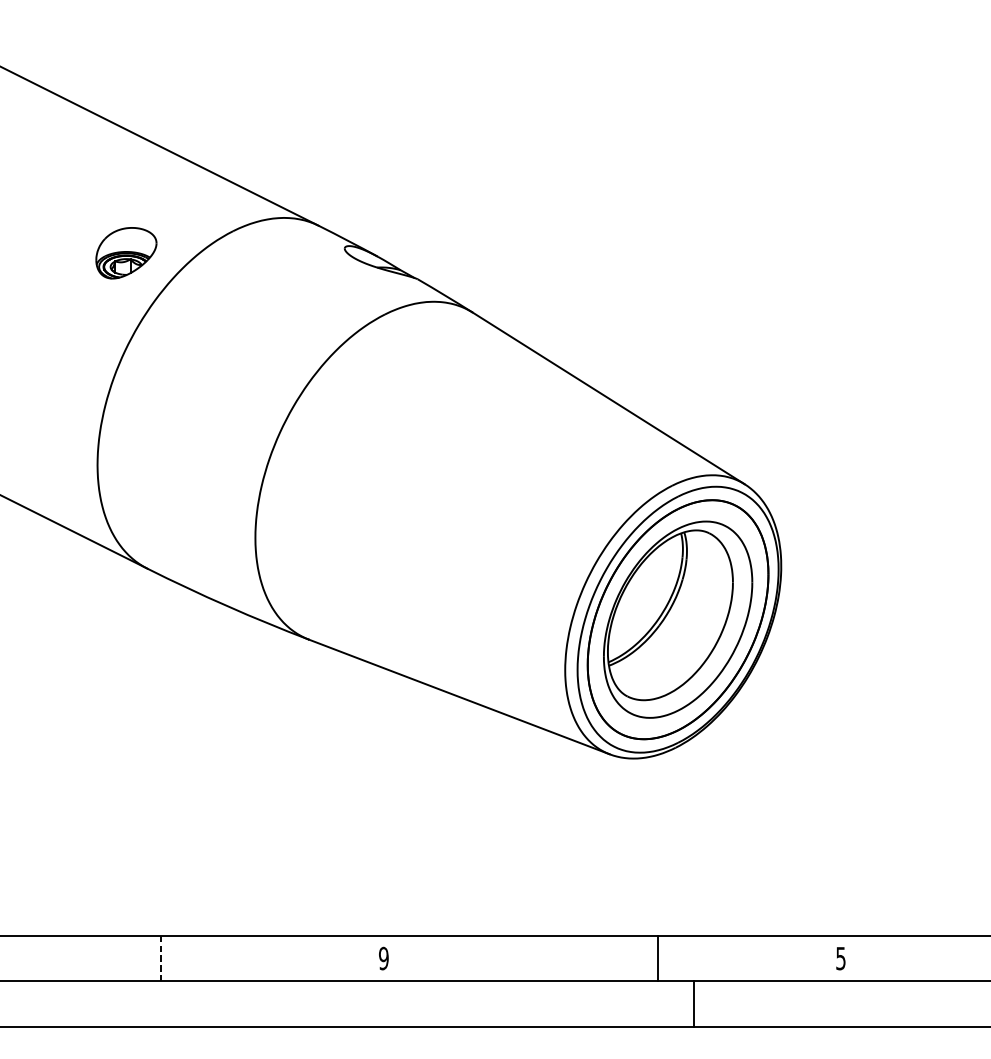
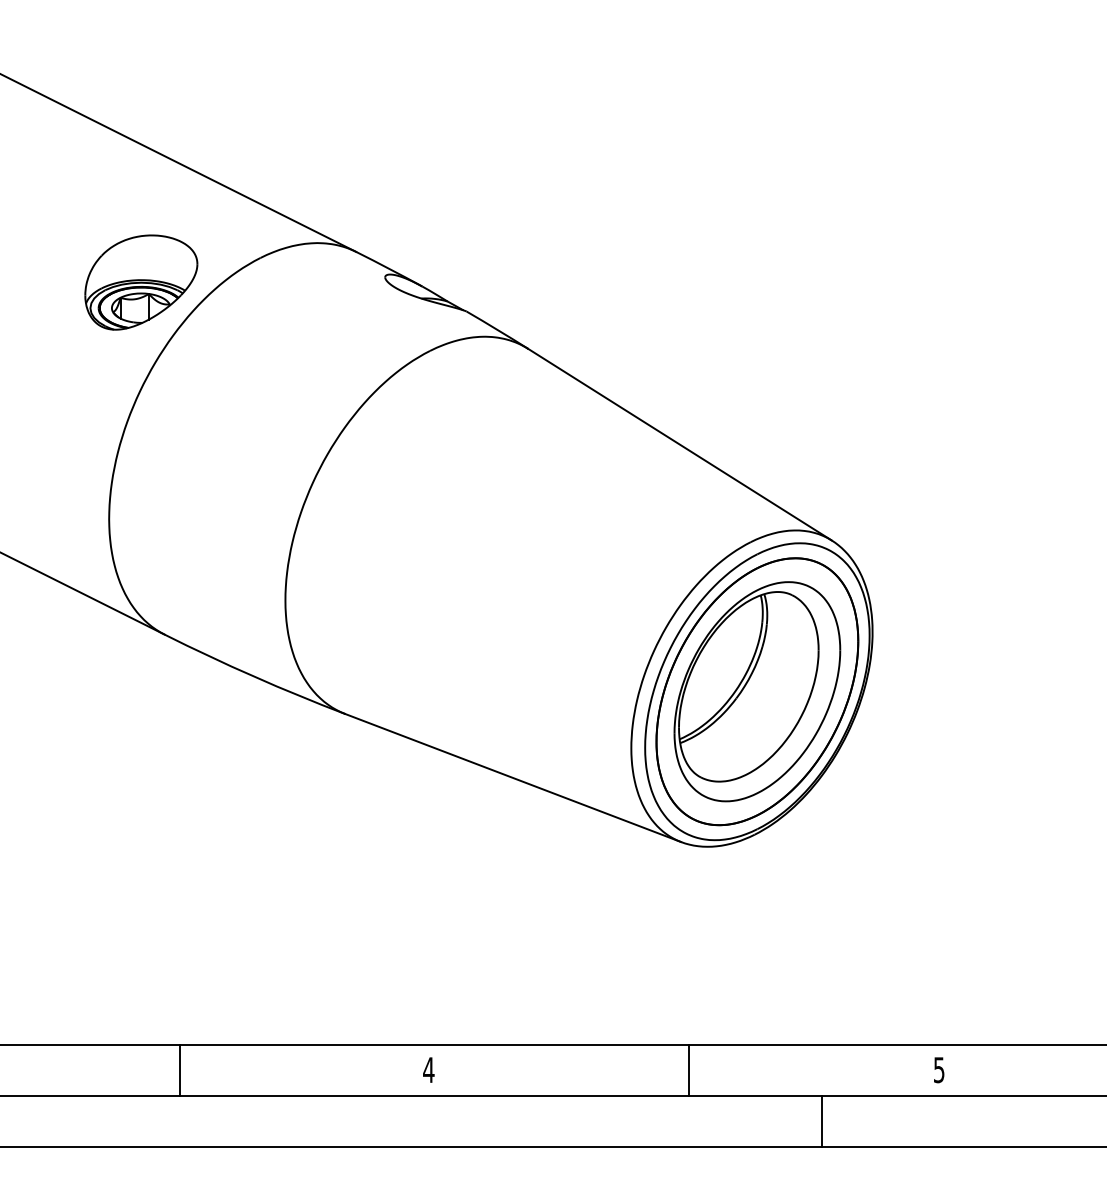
part: (126, 253) -> (141, 282), size x1.67
line: (160, 958) -> (179, 1070), dashed -> solid
text: (383, 958) -> (428, 1070), 9 -> 4
line: (658, 958) -> (689, 1069), moved
line: (694, 1003) -> (821, 1120), moved

